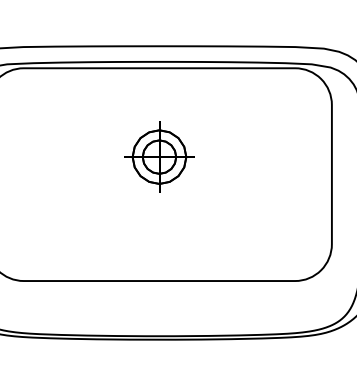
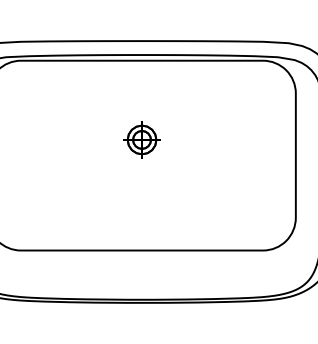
part: (159, 156) -> (142, 139), size x0.6

